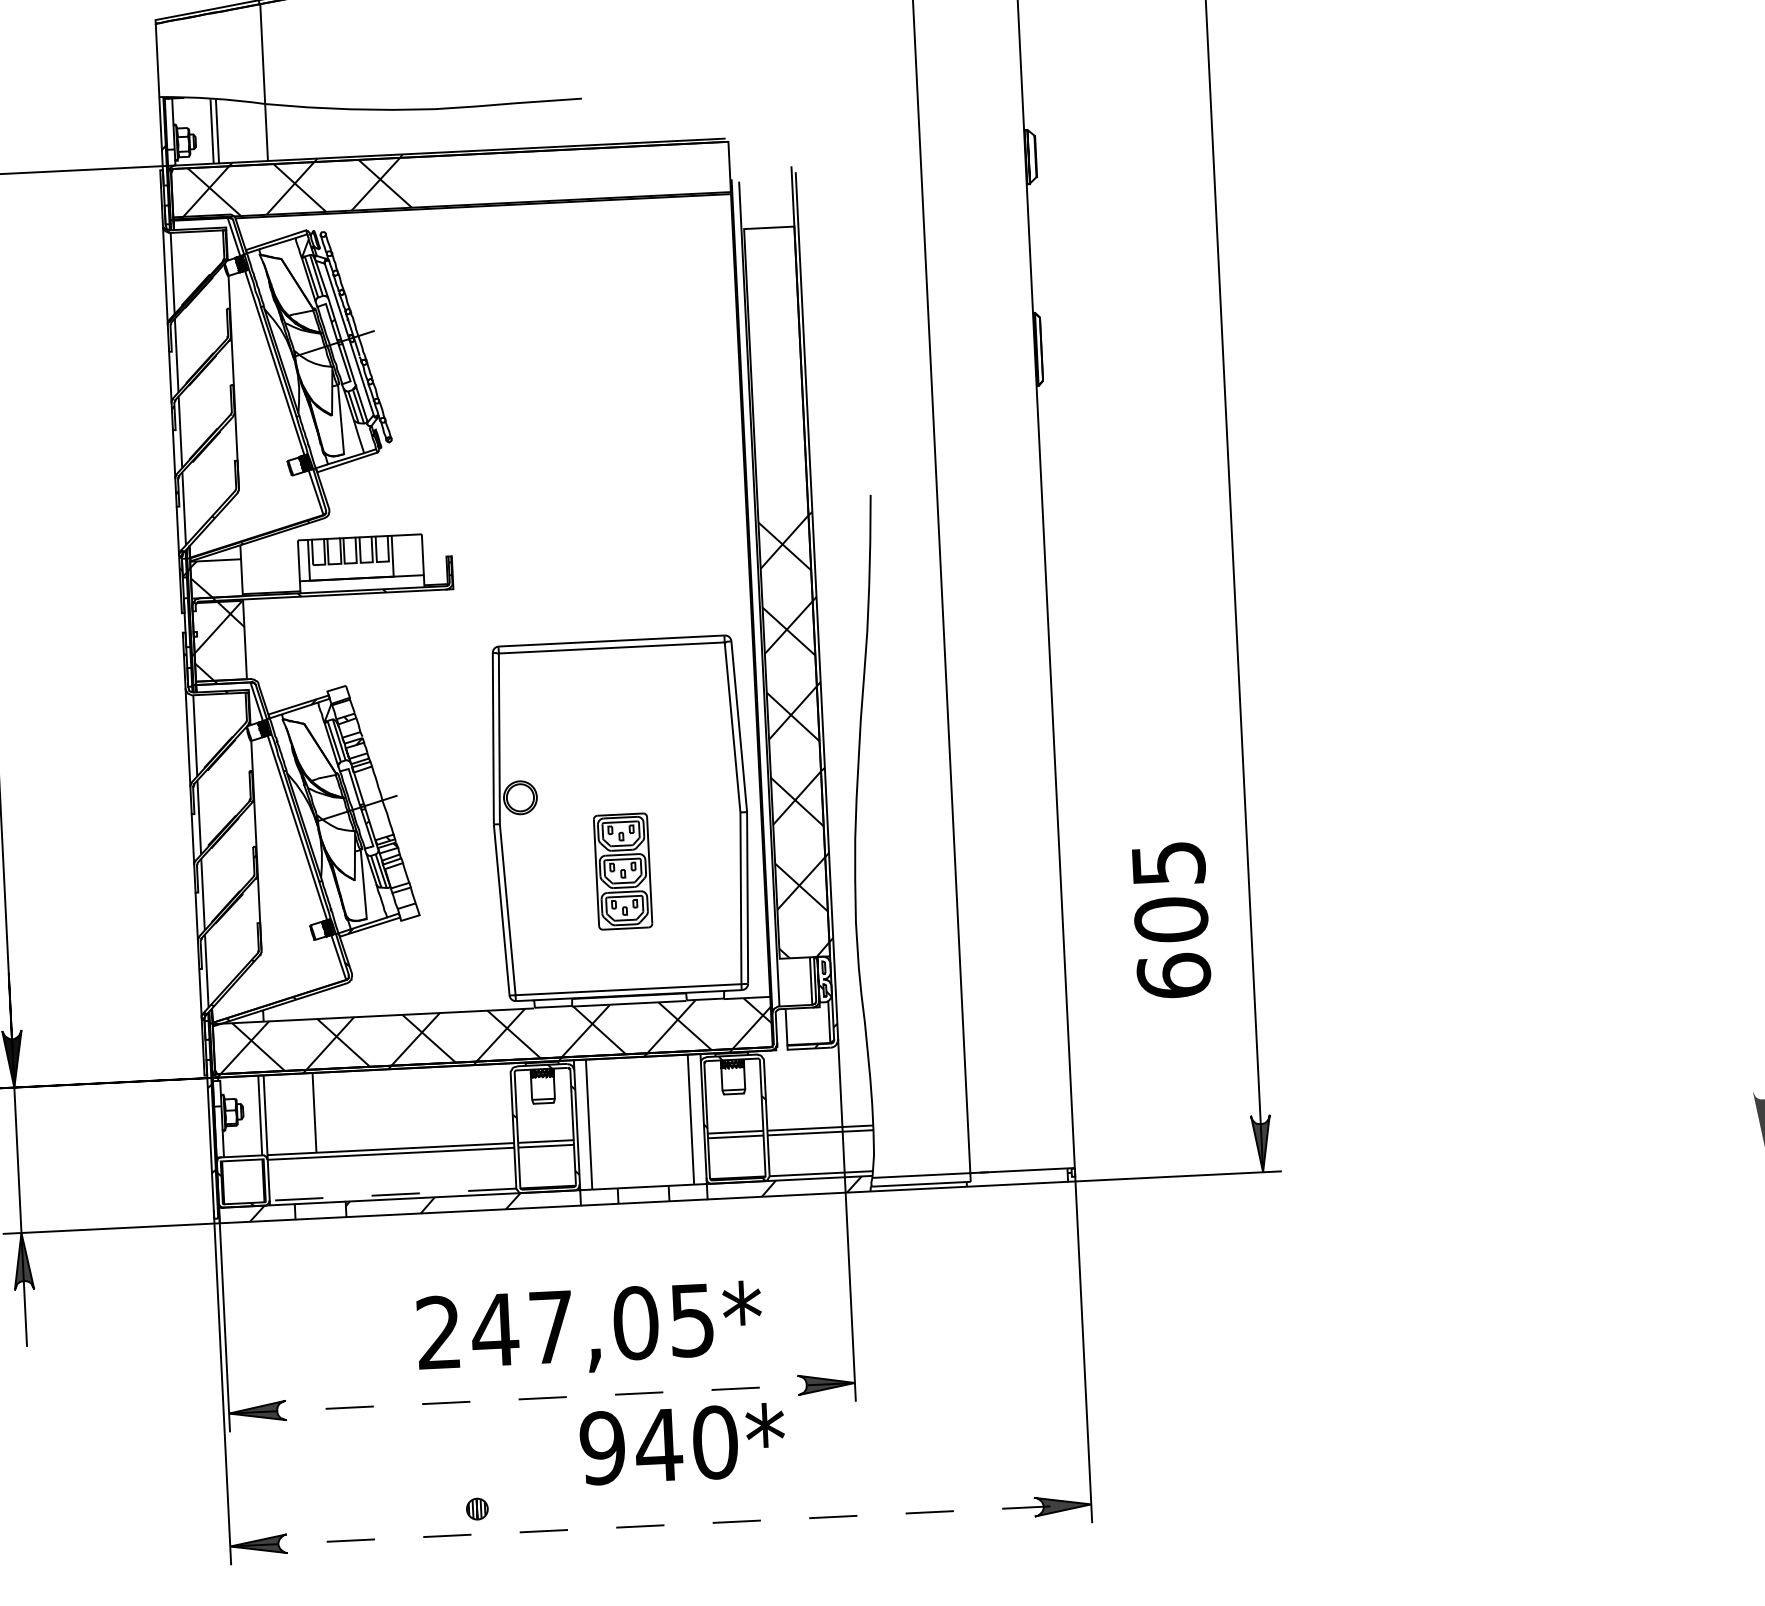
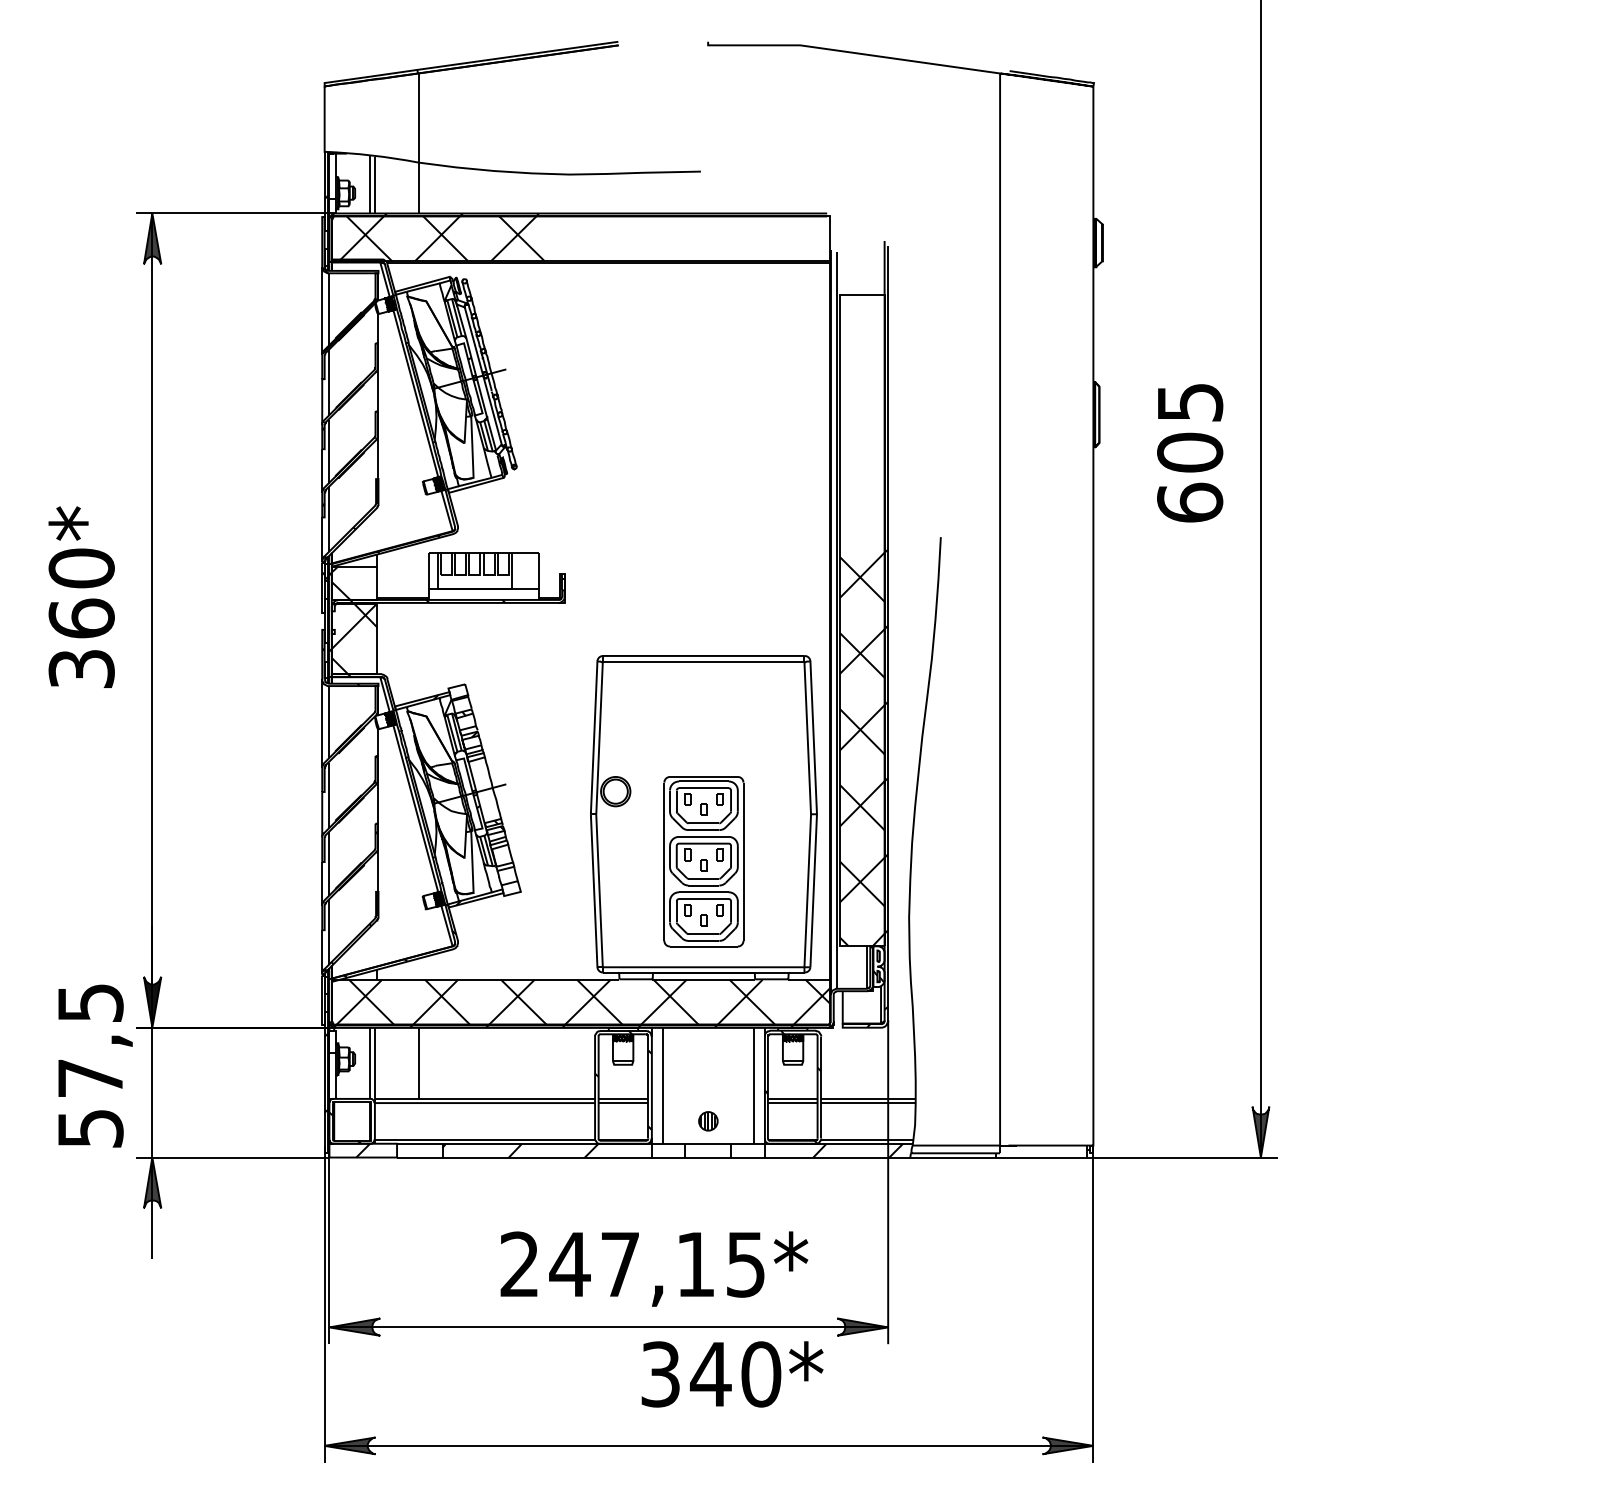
part: (622, 871) -> (703, 861), size x1.67
text: (1171, 920) -> (1190, 453), moved
line: (392, 1194) -> (484, 1139), dashed -> solid
text: (635, 1323) -> (695, 1264), 247,05* -> 247,15*
line: (542, 1398) -> (609, 1327), dashed -> solid
text: (602, 1448) -> (660, 1374), 940* -> 340*
part: (477, 1509) -> (708, 1121), moved
line: (661, 1525) -> (709, 1445), dashed -> solid

